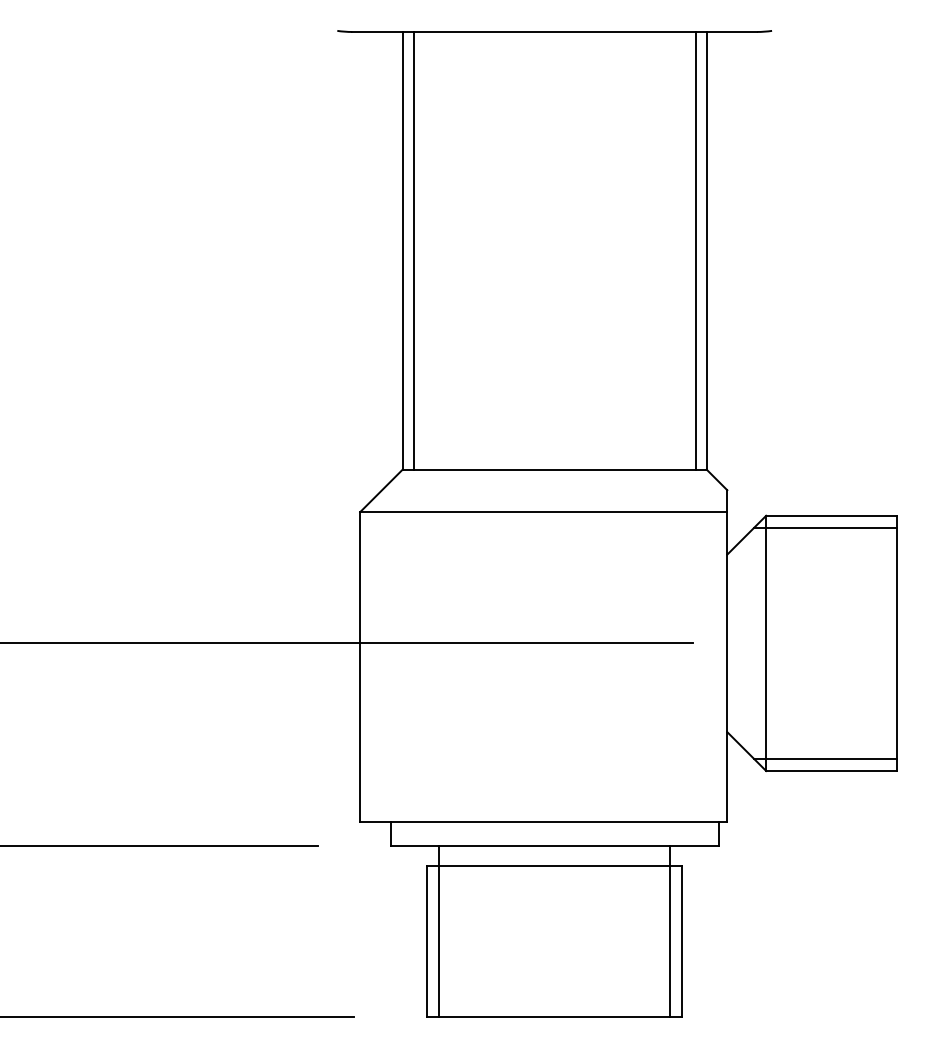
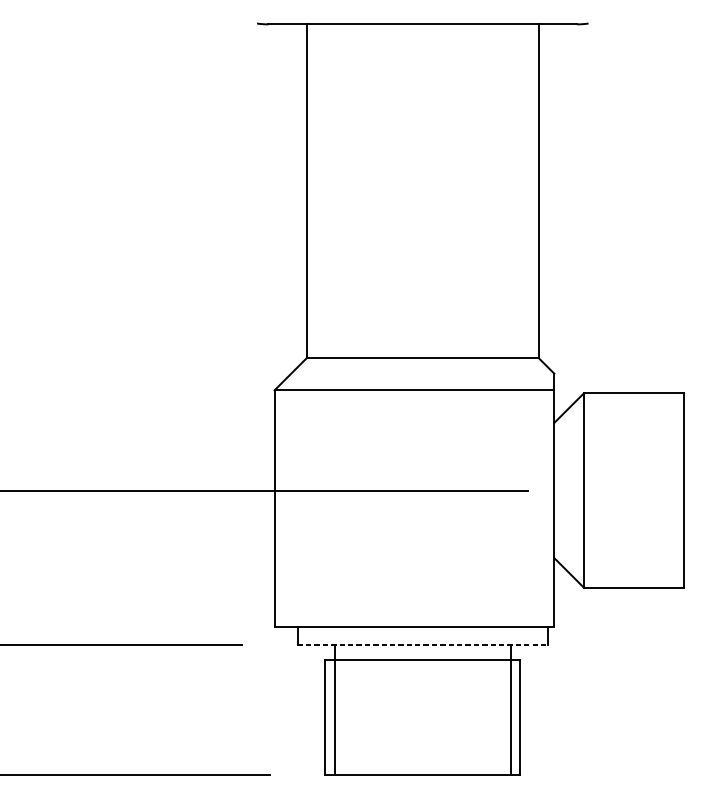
line: (413, 250) -> (315, 190), removed
line: (695, 250) -> (530, 190), removed
line: (825, 528) -> (629, 402), removed
line: (825, 758) -> (629, 578), removed
line: (555, 846) -> (423, 645), solid -> dashed

